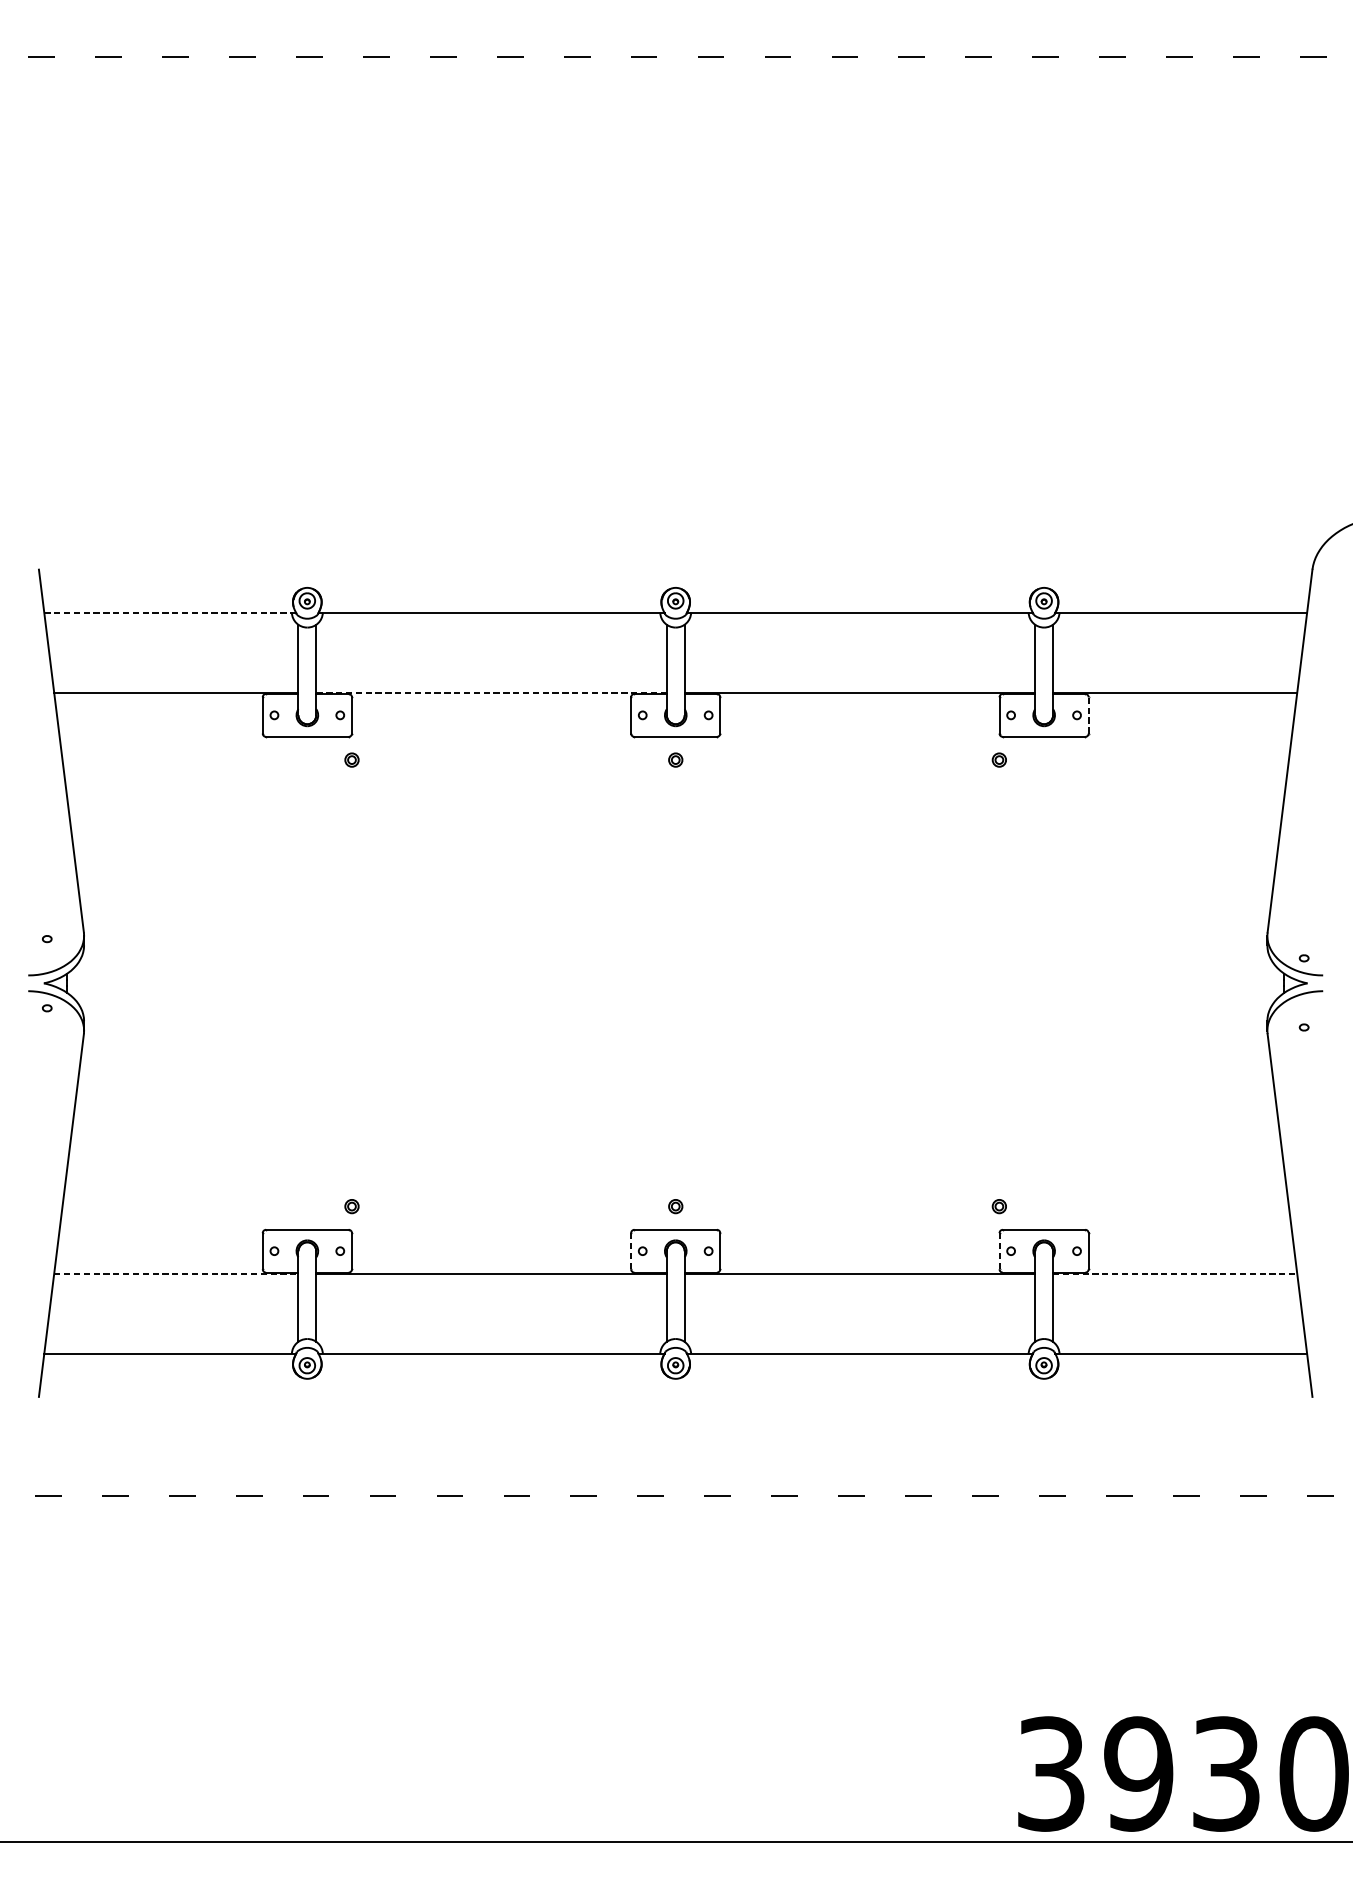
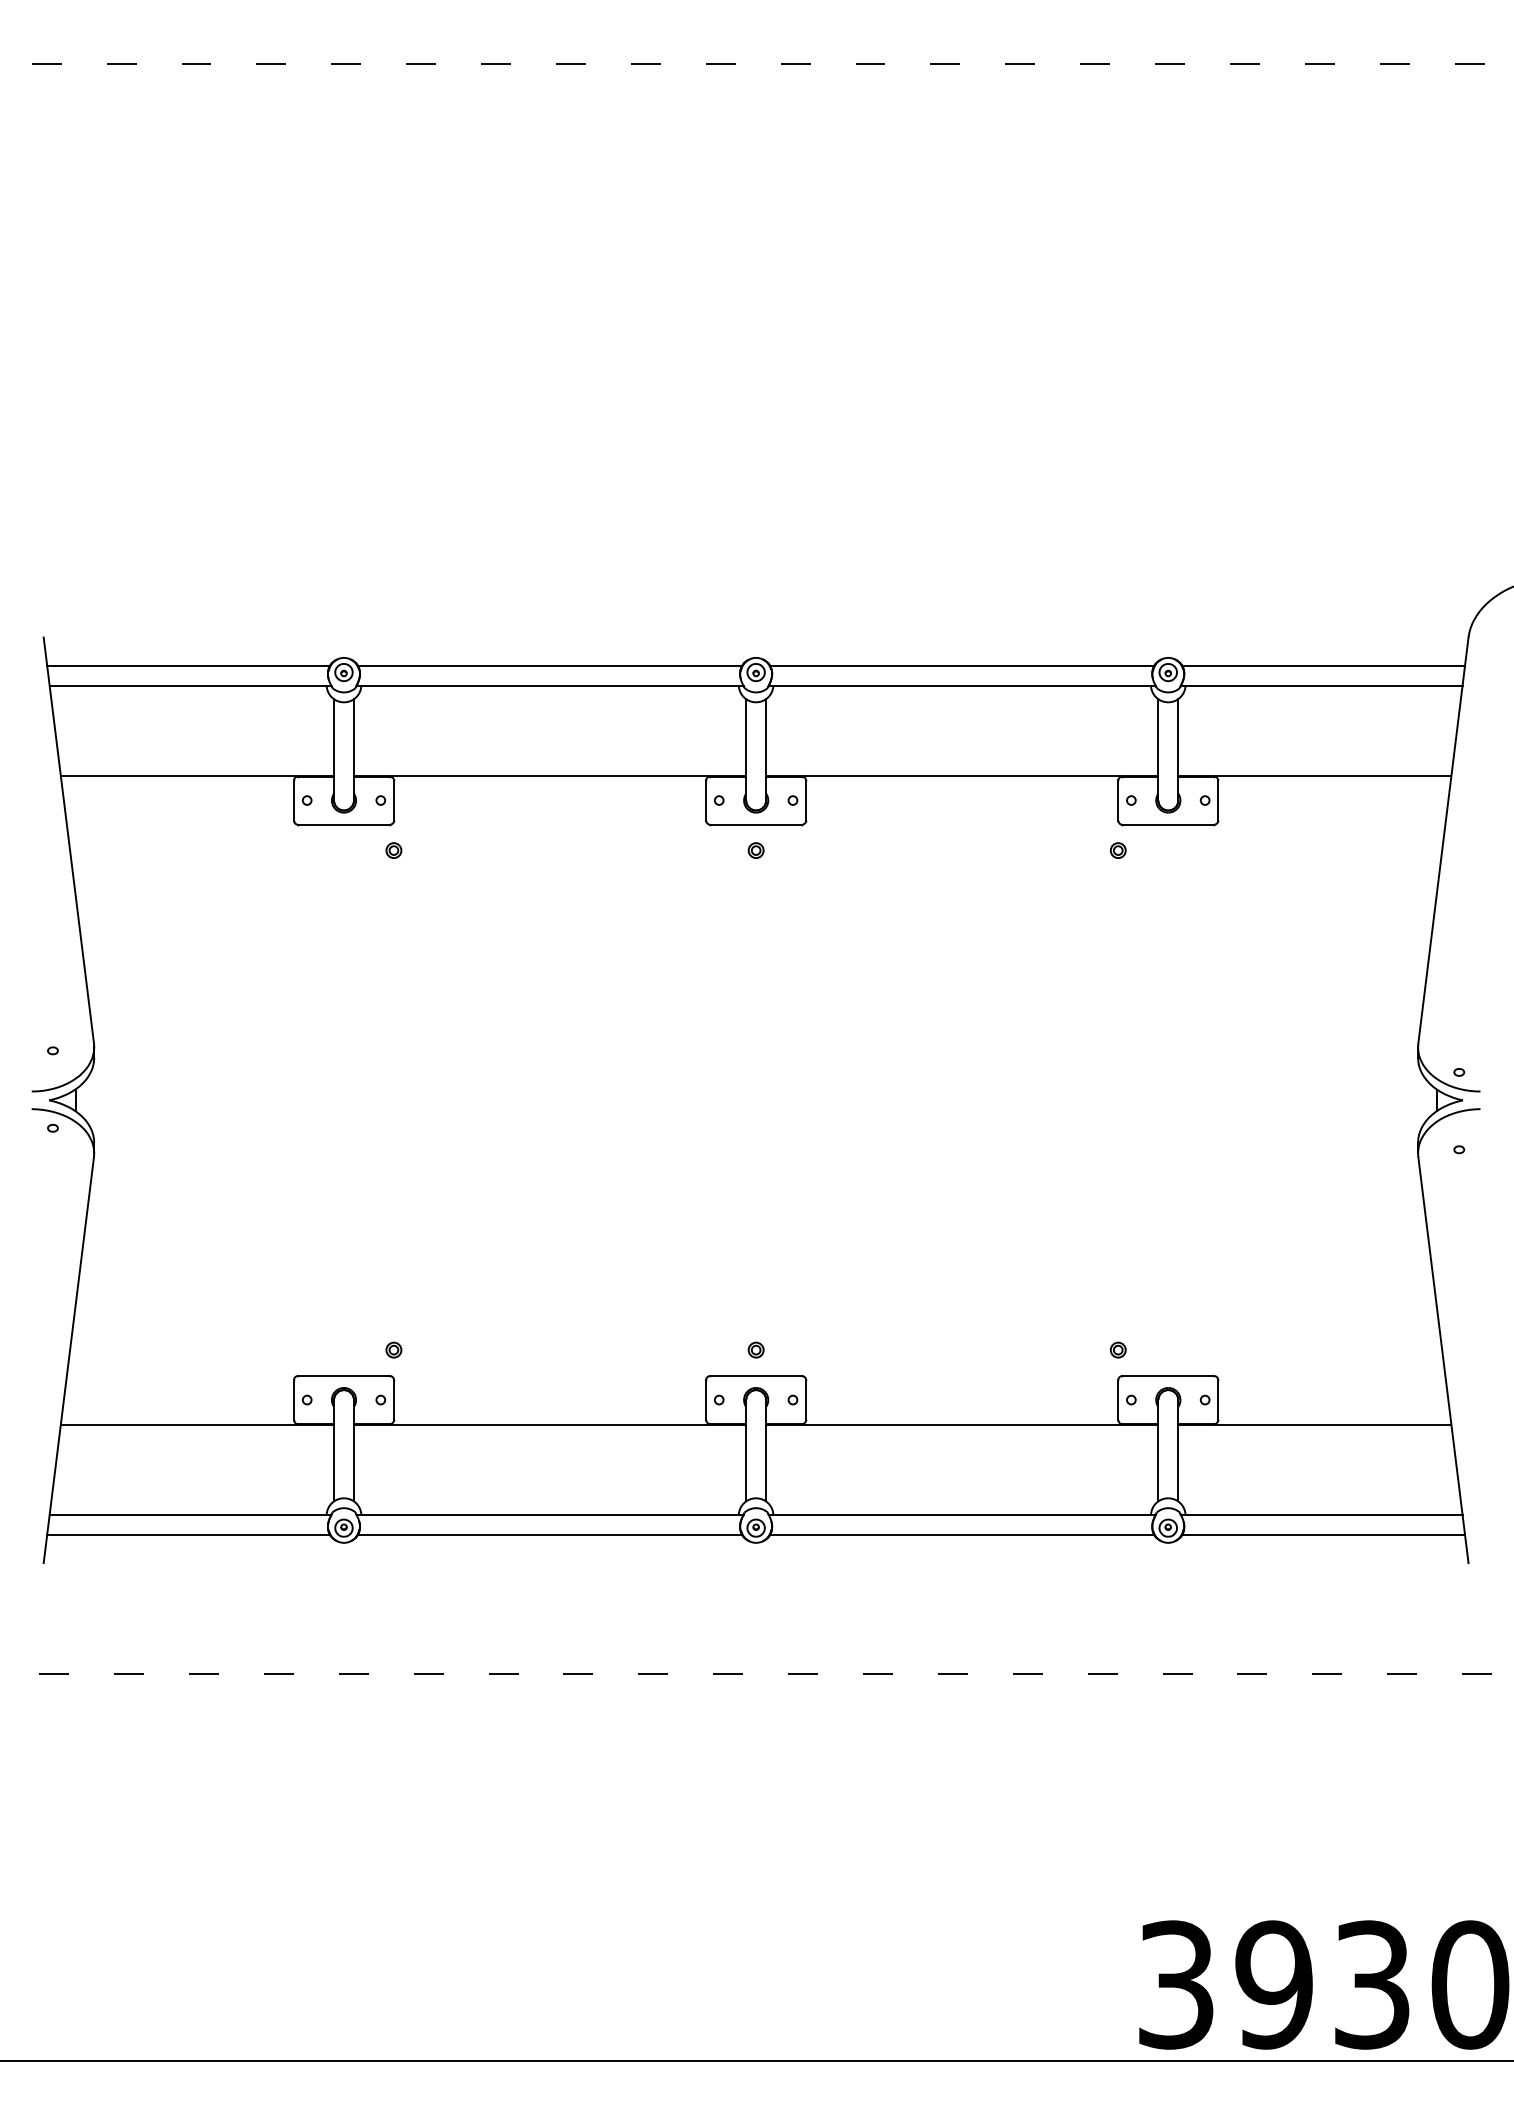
line: (168, 594) -> (188, 665), added
line: (491, 594) -> (549, 665), added
line: (859, 594) -> (961, 665), added
line: (1182, 594) -> (1323, 665), added
line: (170, 612) -> (190, 685), dashed -> solid
line: (491, 692) -> (549, 775), dashed -> solid
line: (1088, 715) -> (1218, 800), dashed -> solid
line: (631, 1251) -> (706, 1400), dashed -> solid
line: (999, 1251) -> (1118, 1400), dashed -> solid
line: (176, 1273) -> (197, 1425), dashed -> solid
line: (1174, 1273) -> (1314, 1425), dashed -> solid
line: (168, 1372) -> (188, 1535), added
line: (491, 1372) -> (549, 1535), added
line: (859, 1372) -> (961, 1535), added
line: (1182, 1372) -> (1323, 1535), added

